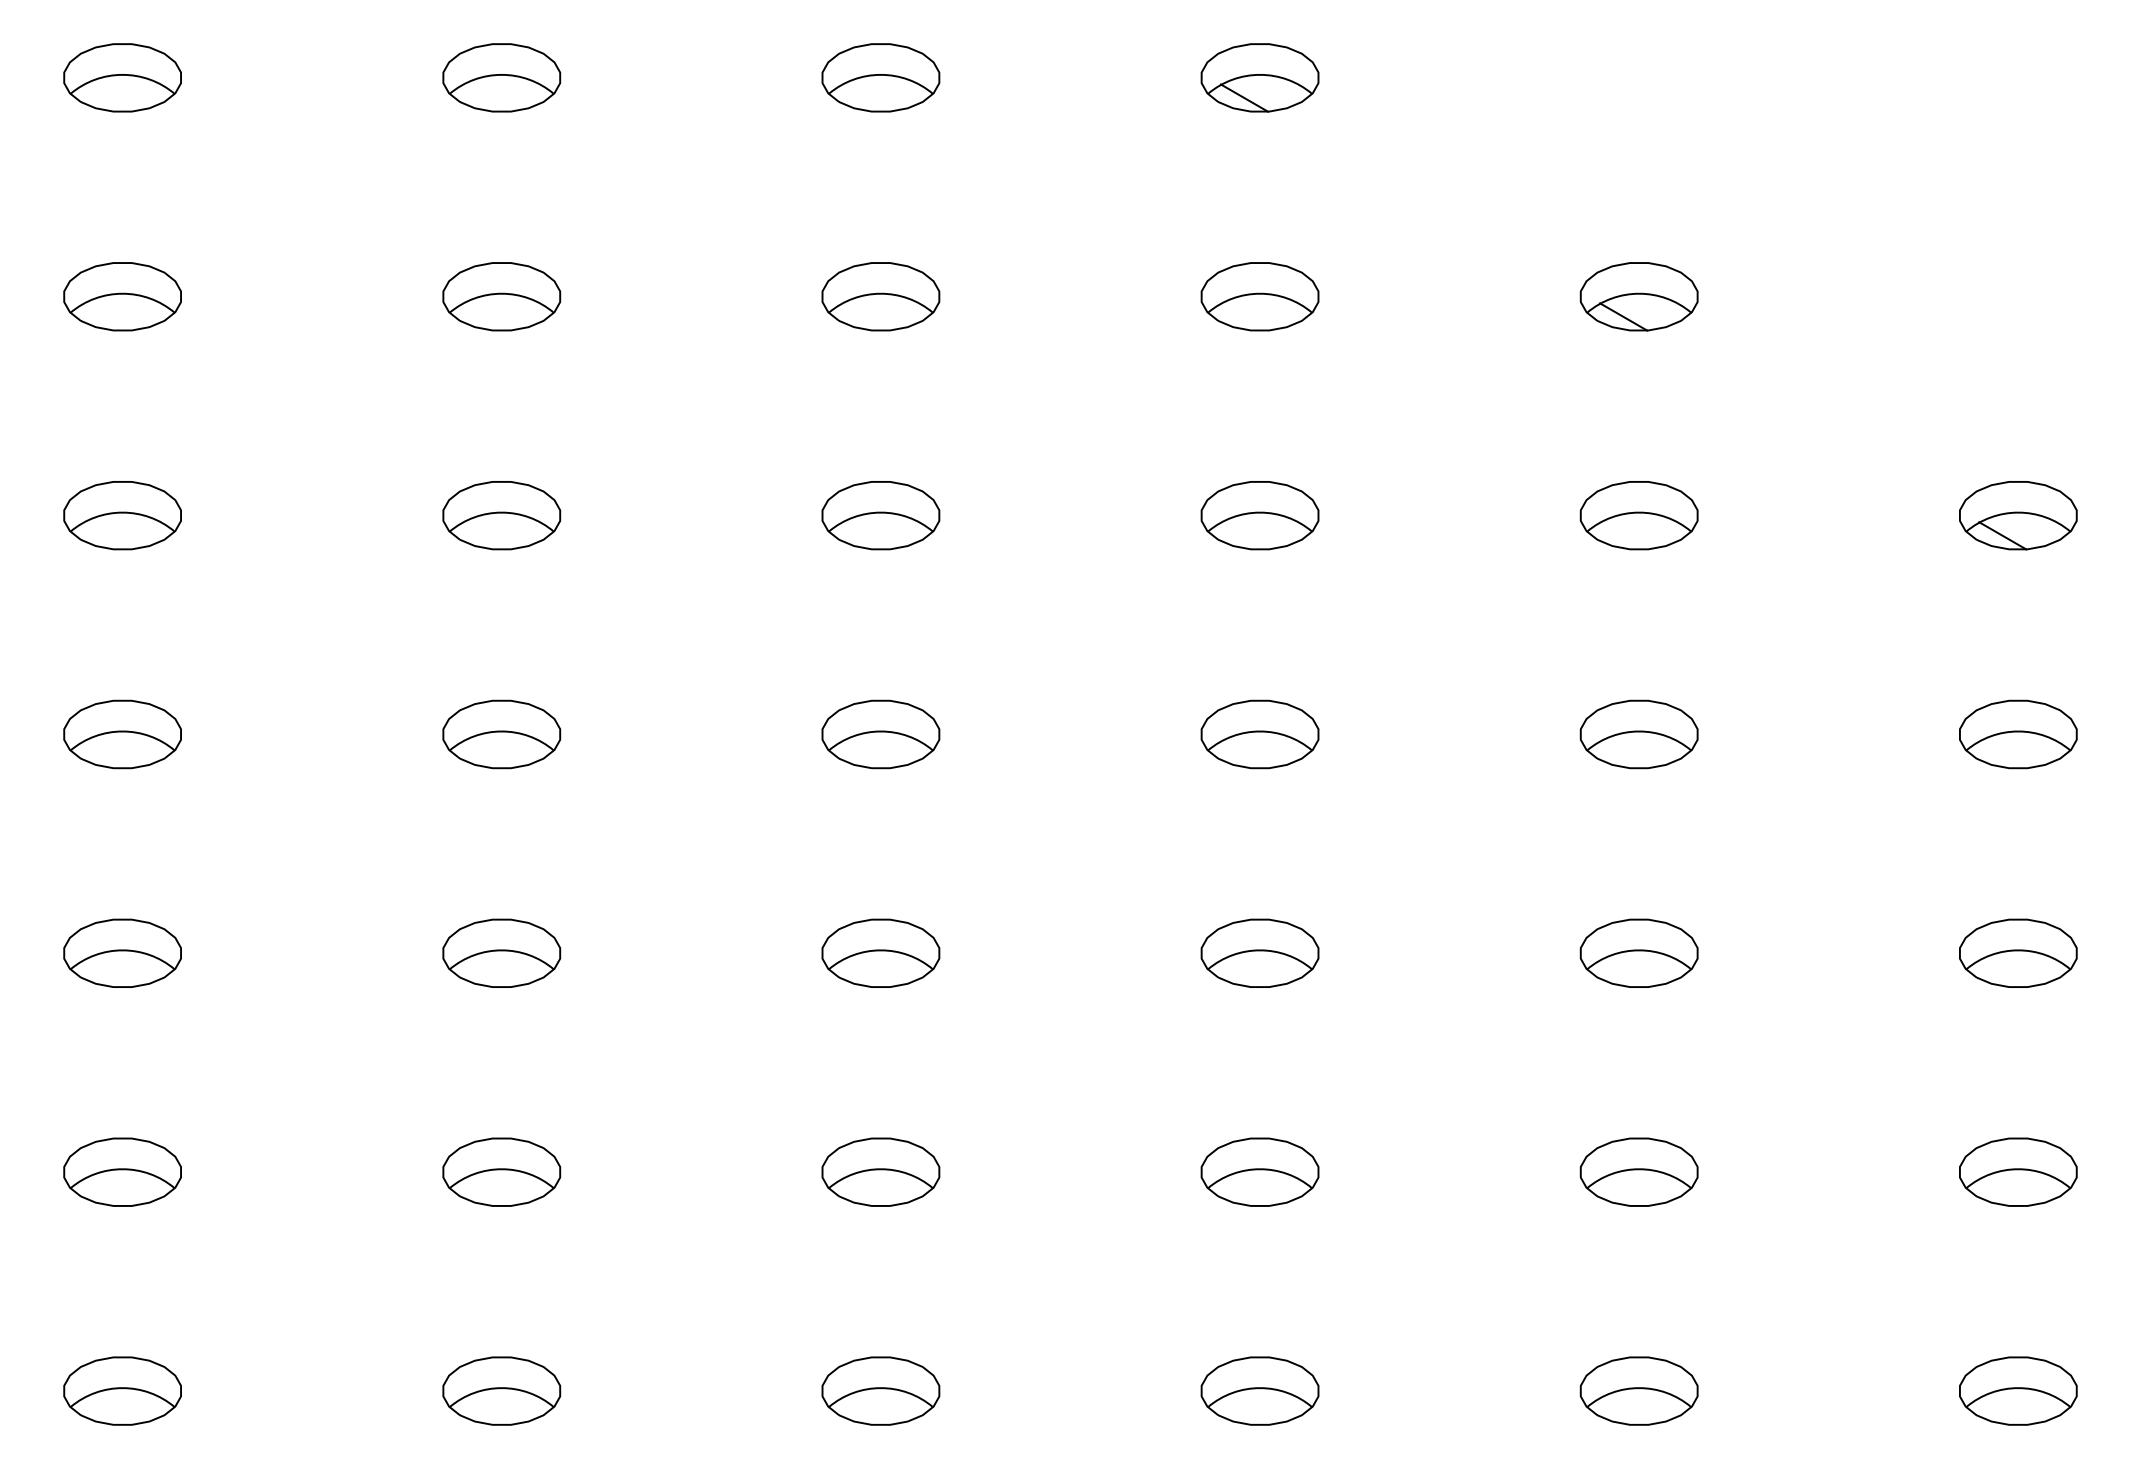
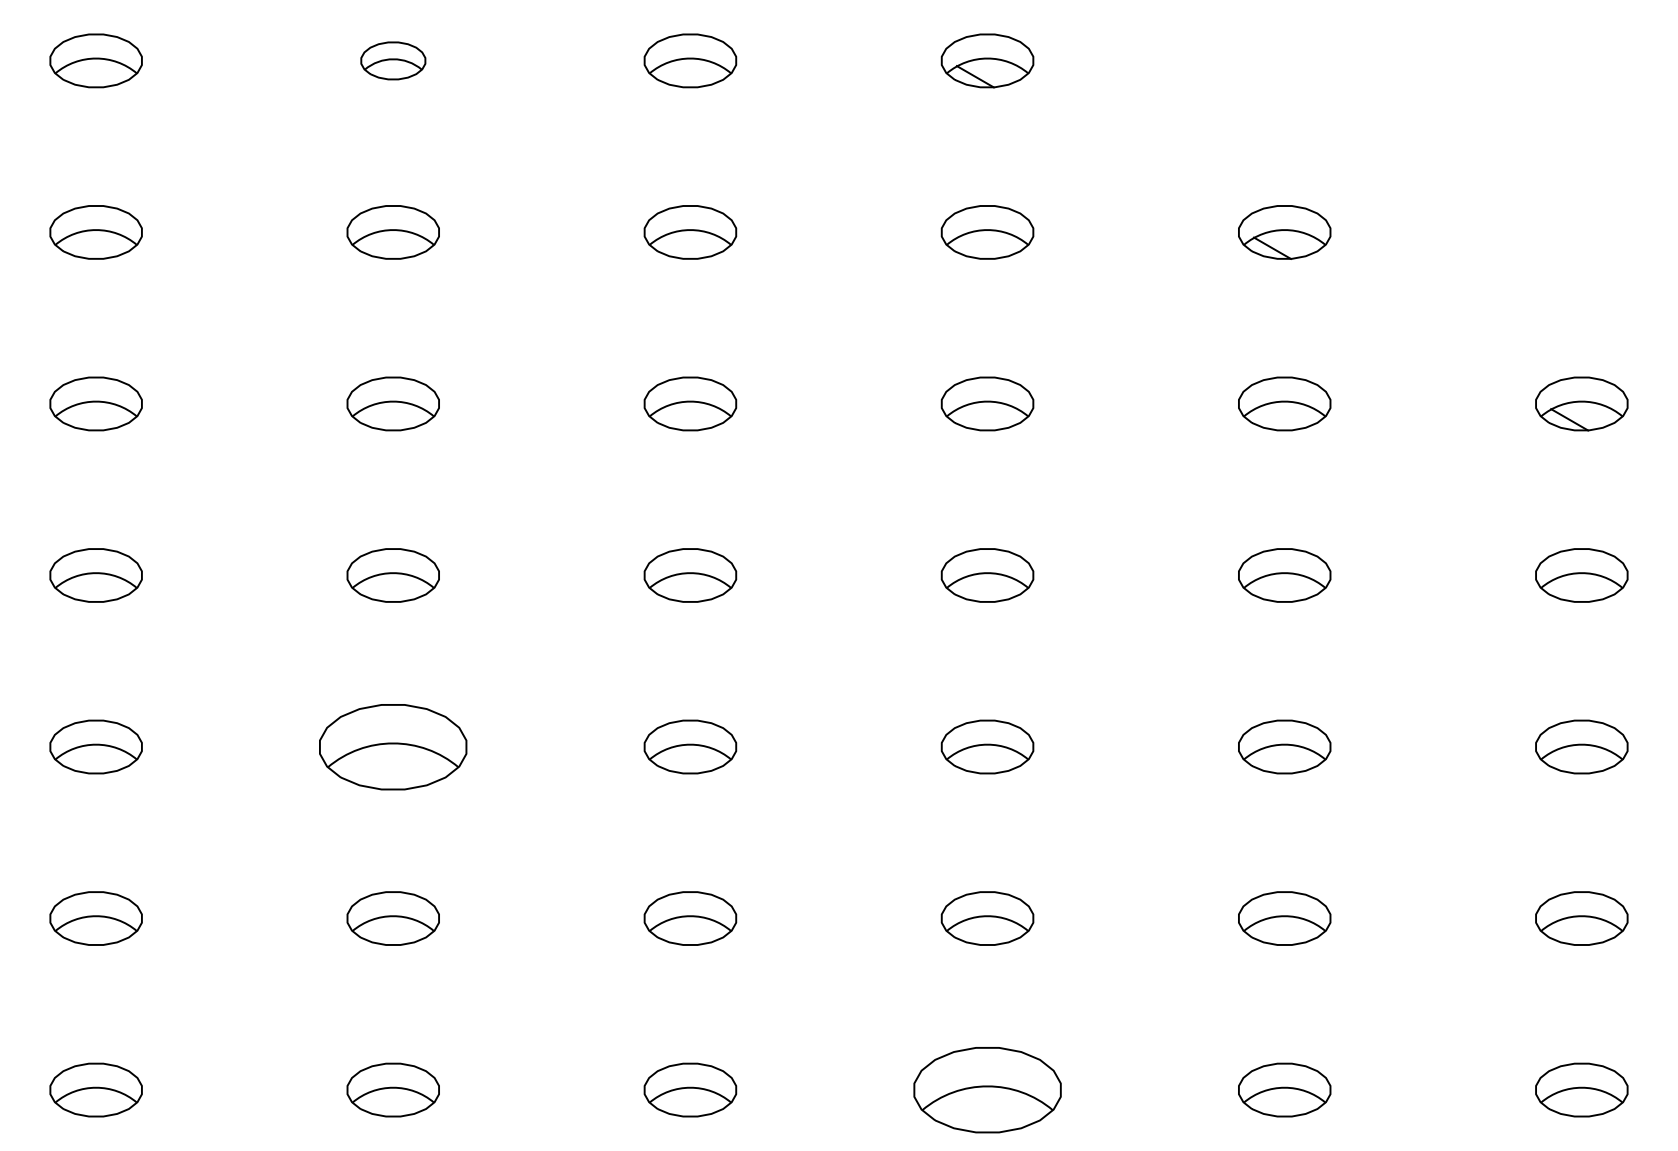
part: (501, 77) -> (393, 60), size x0.7
part: (501, 952) -> (393, 746), size x1.6
part: (1259, 1390) -> (987, 1089), size x1.6

